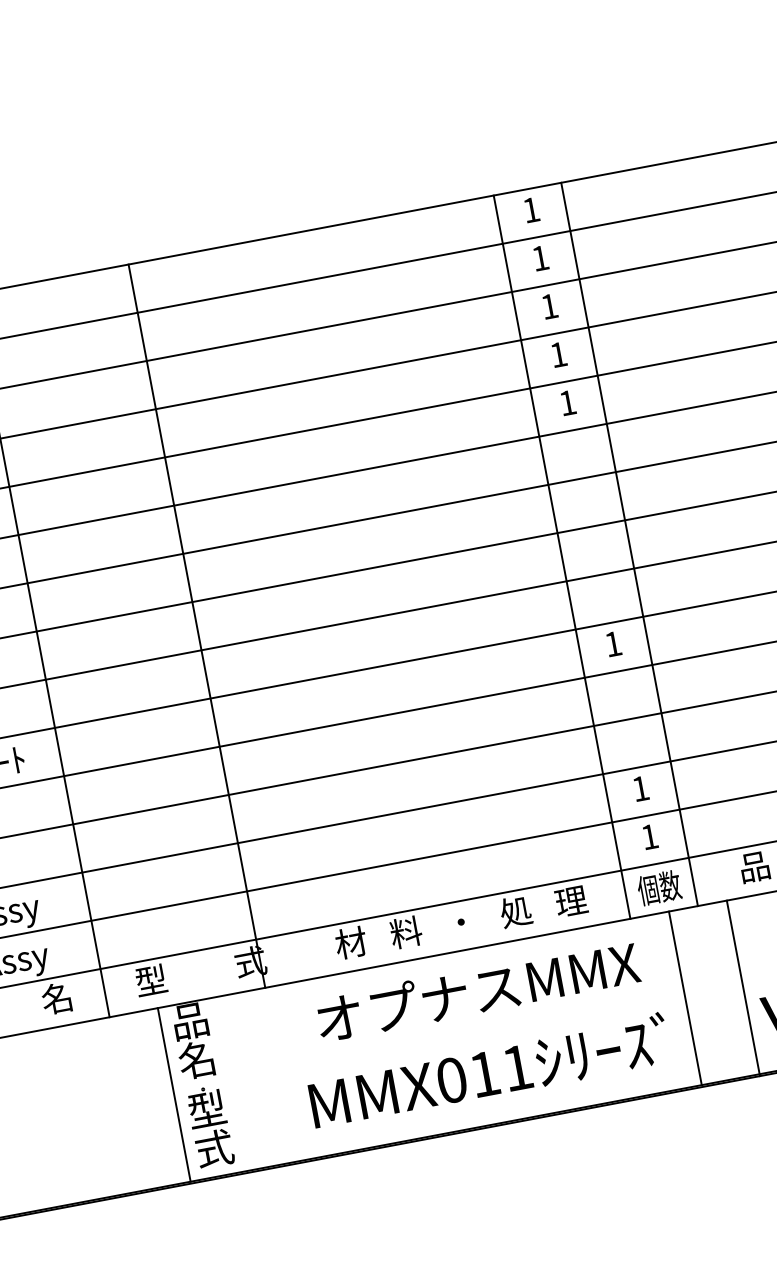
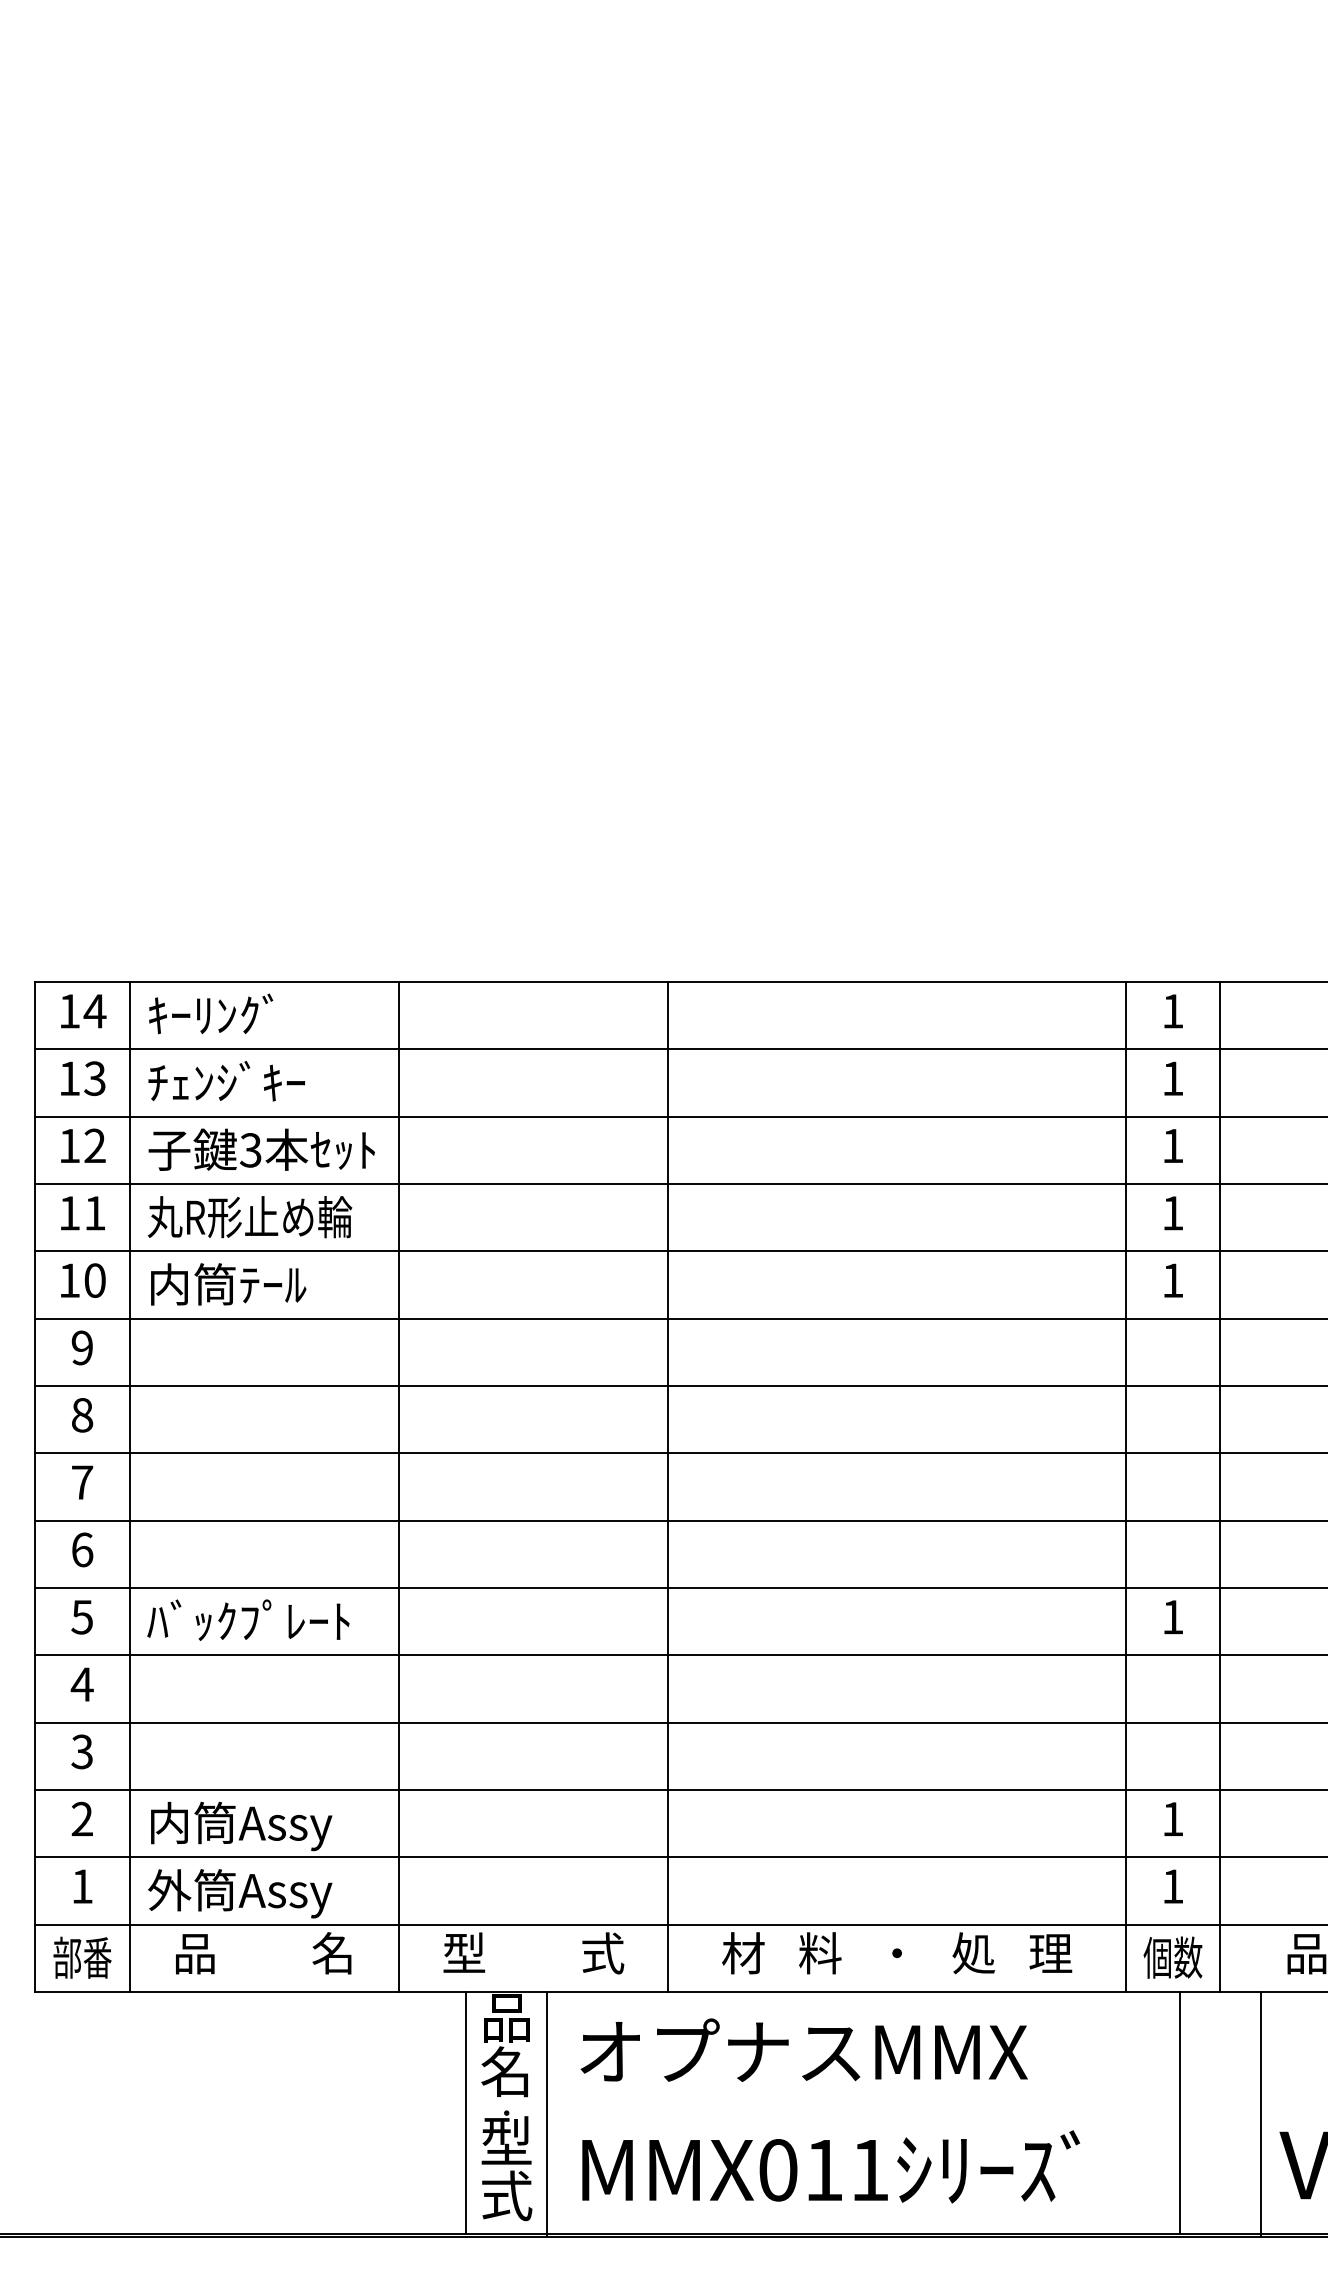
line: (197, 625) -> (668, 1486), moved
text: (477, 990) -> (803, 2049), moved
text: (488, 1070) -> (830, 2166), moved
line: (232, 1084) -> (547, 2113), added

